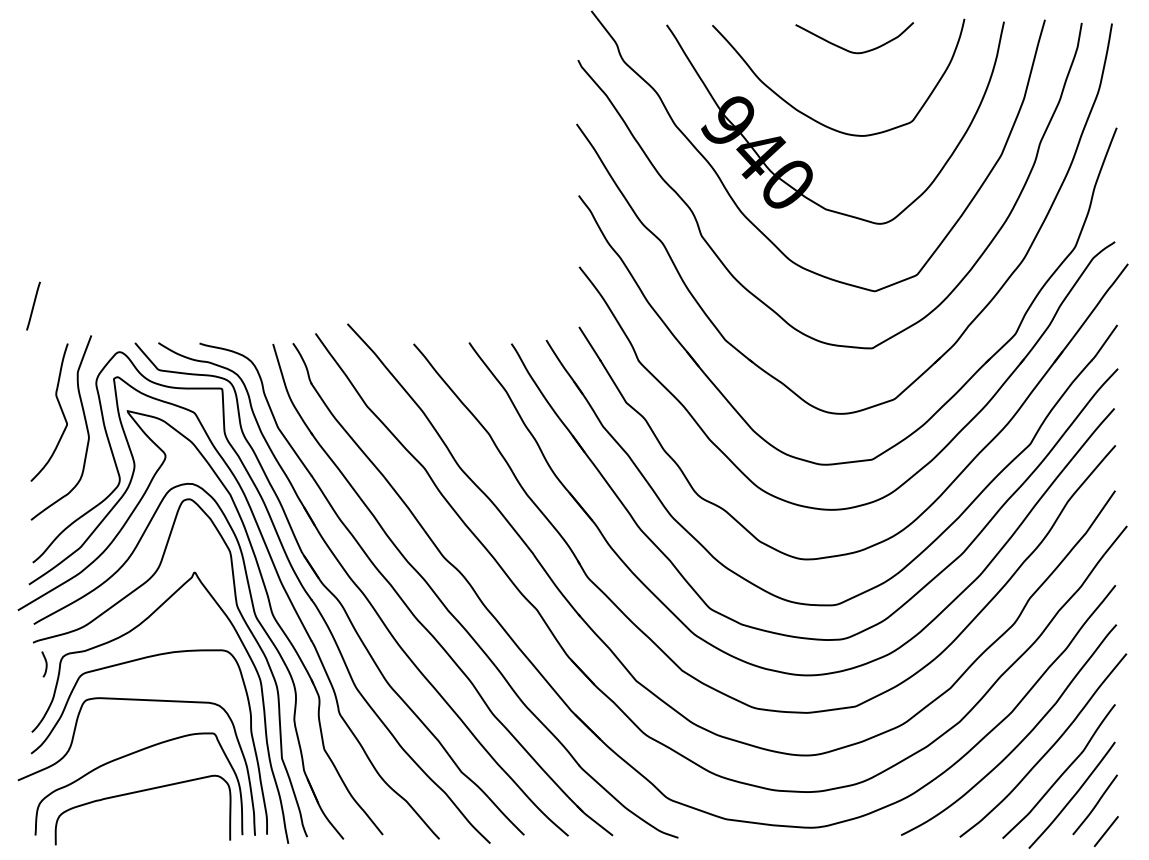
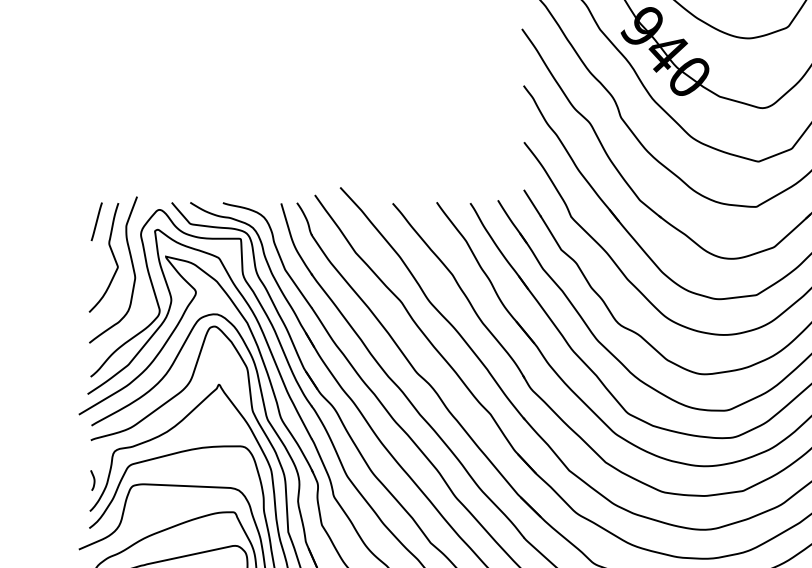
line: (33, 305) -> (96, 221), moved
curve: (45, 664) -> (93, 480), moved

